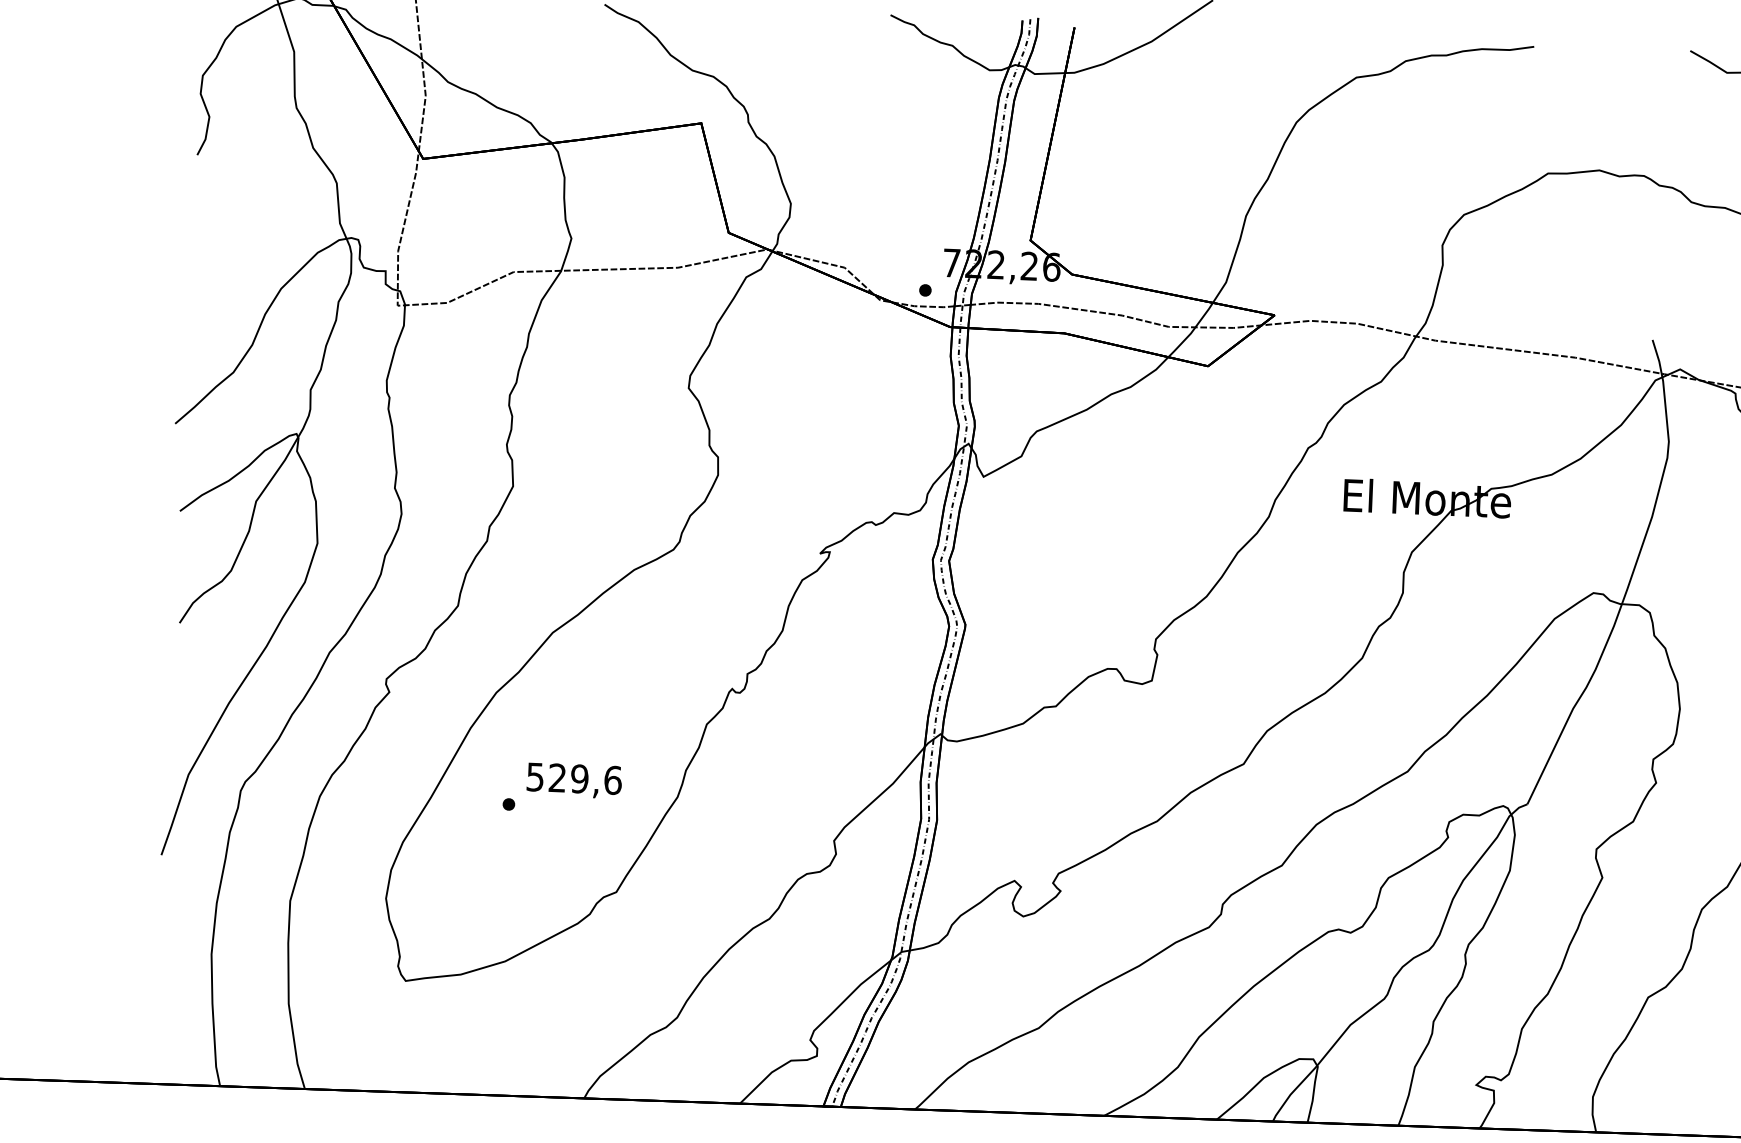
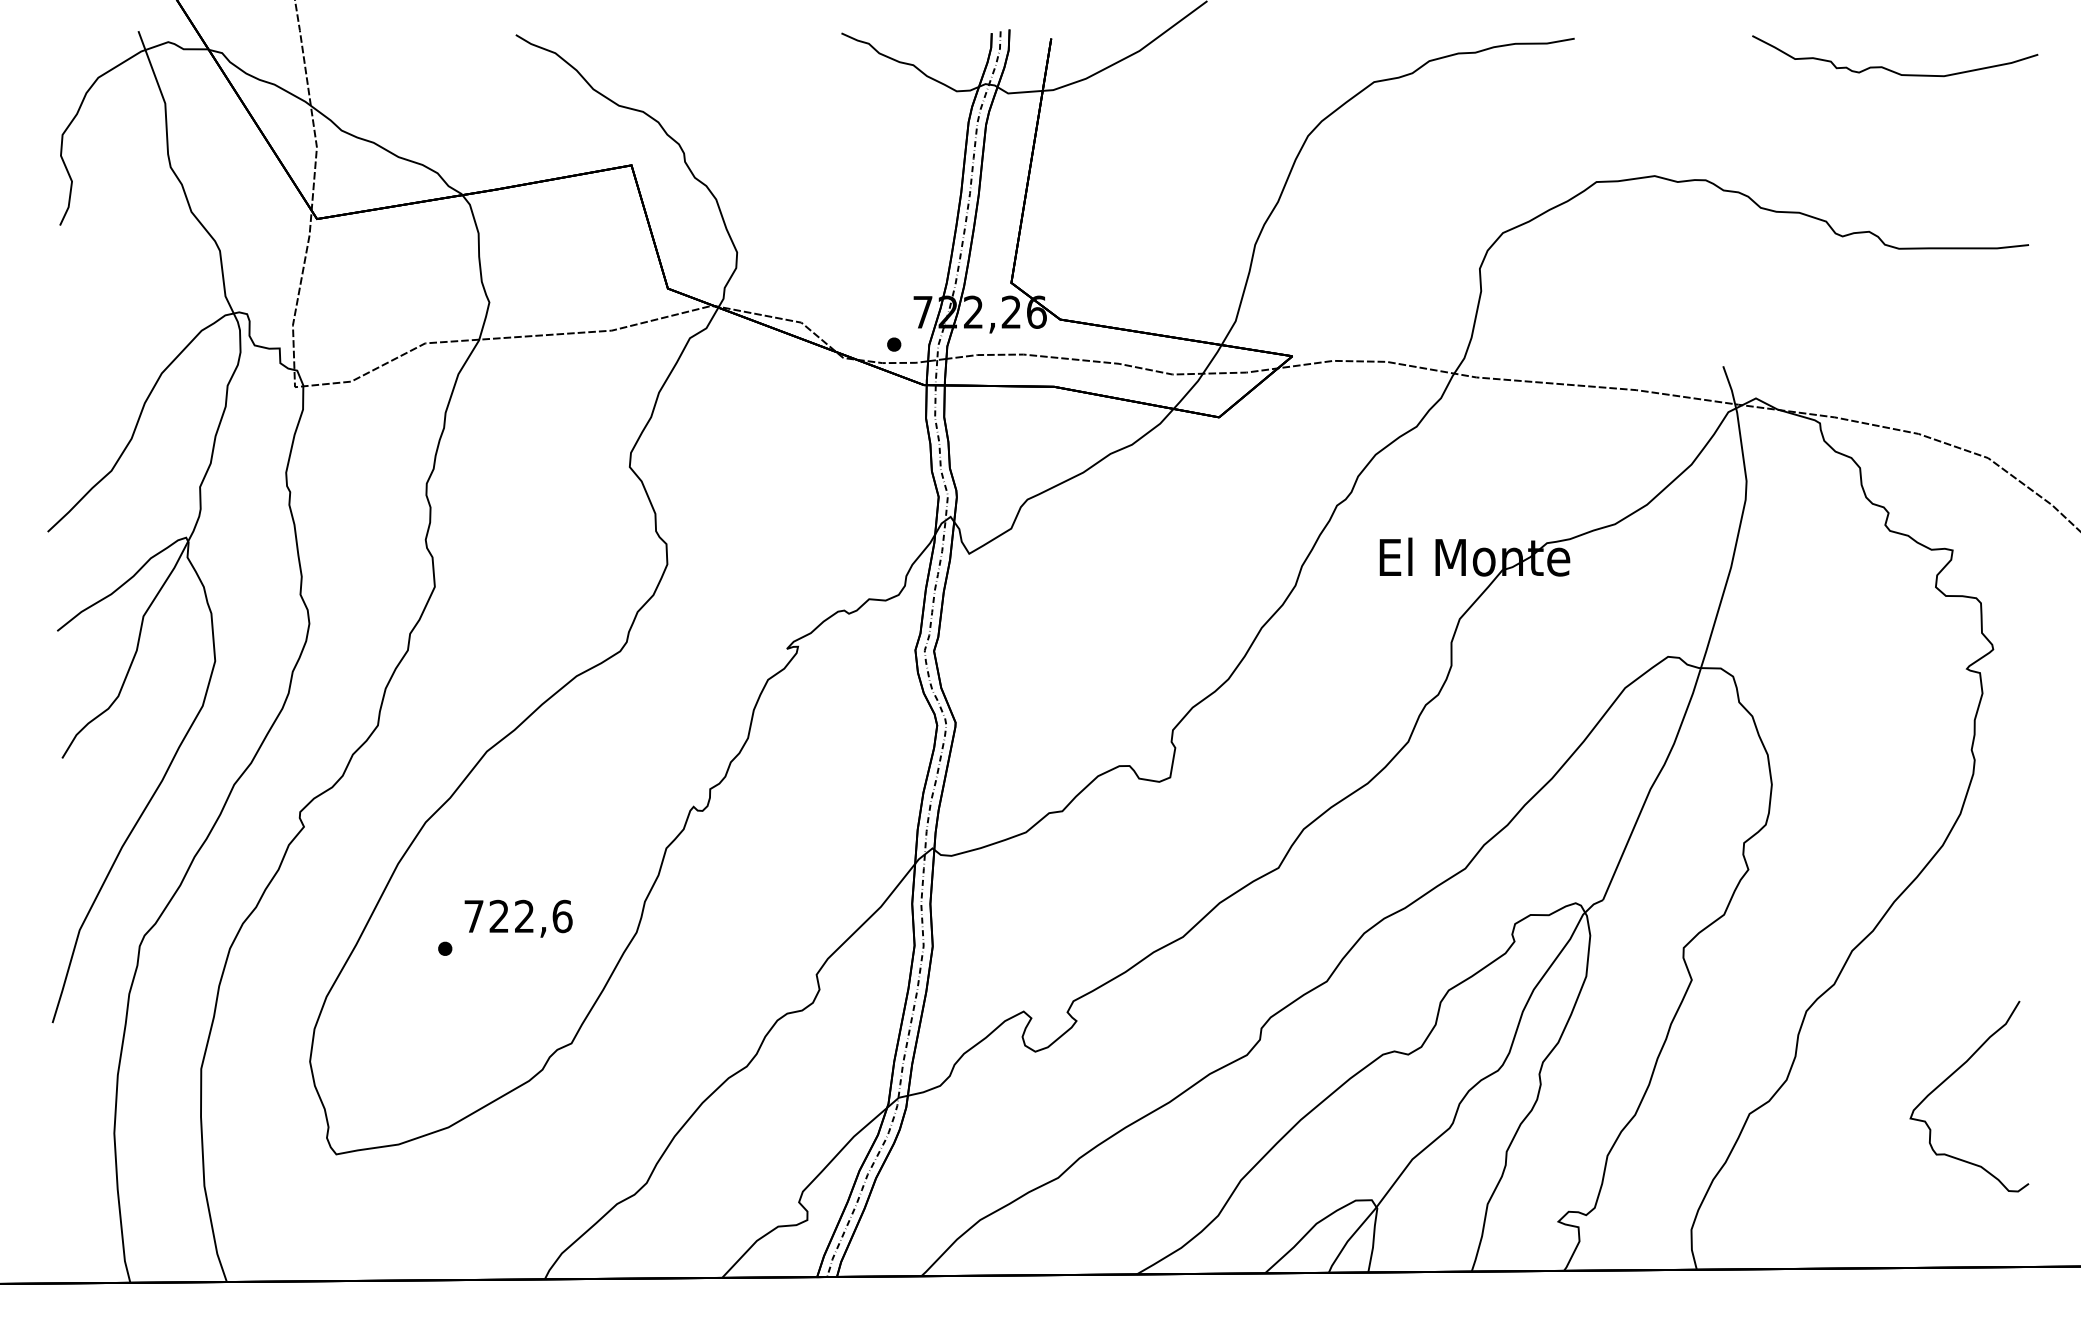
text: (557, 778) -> (499, 916), 529,6 -> 722,6

